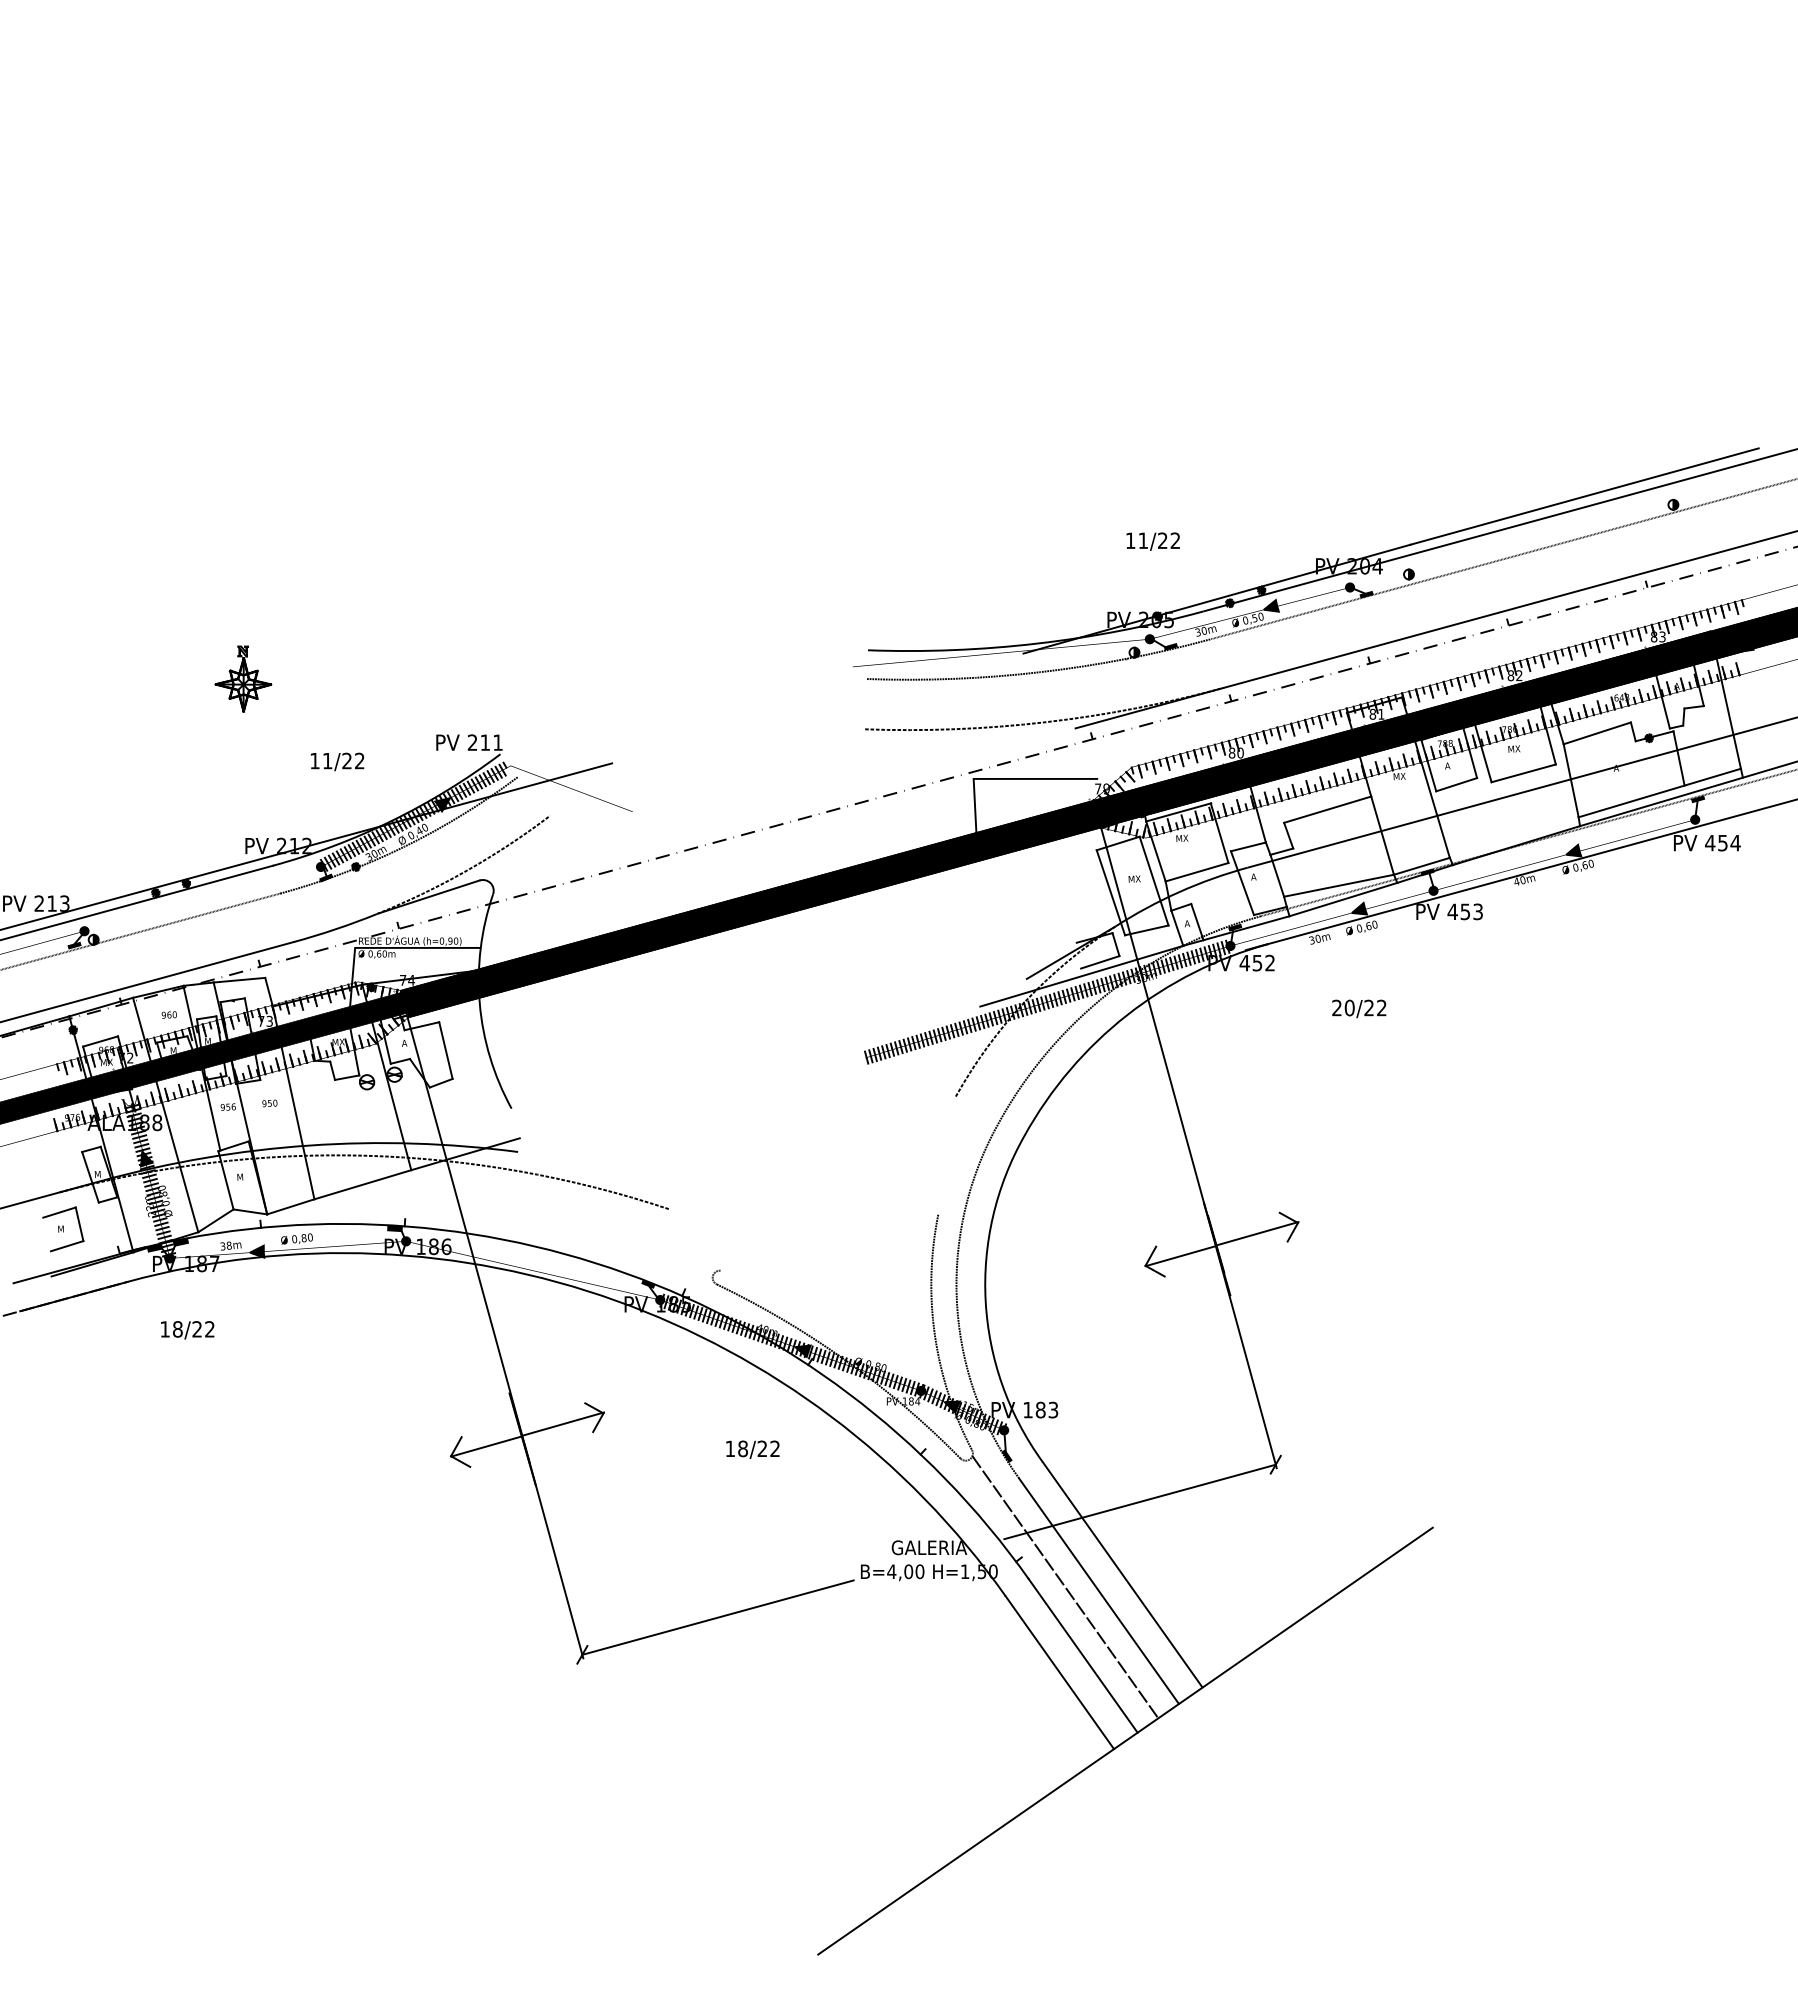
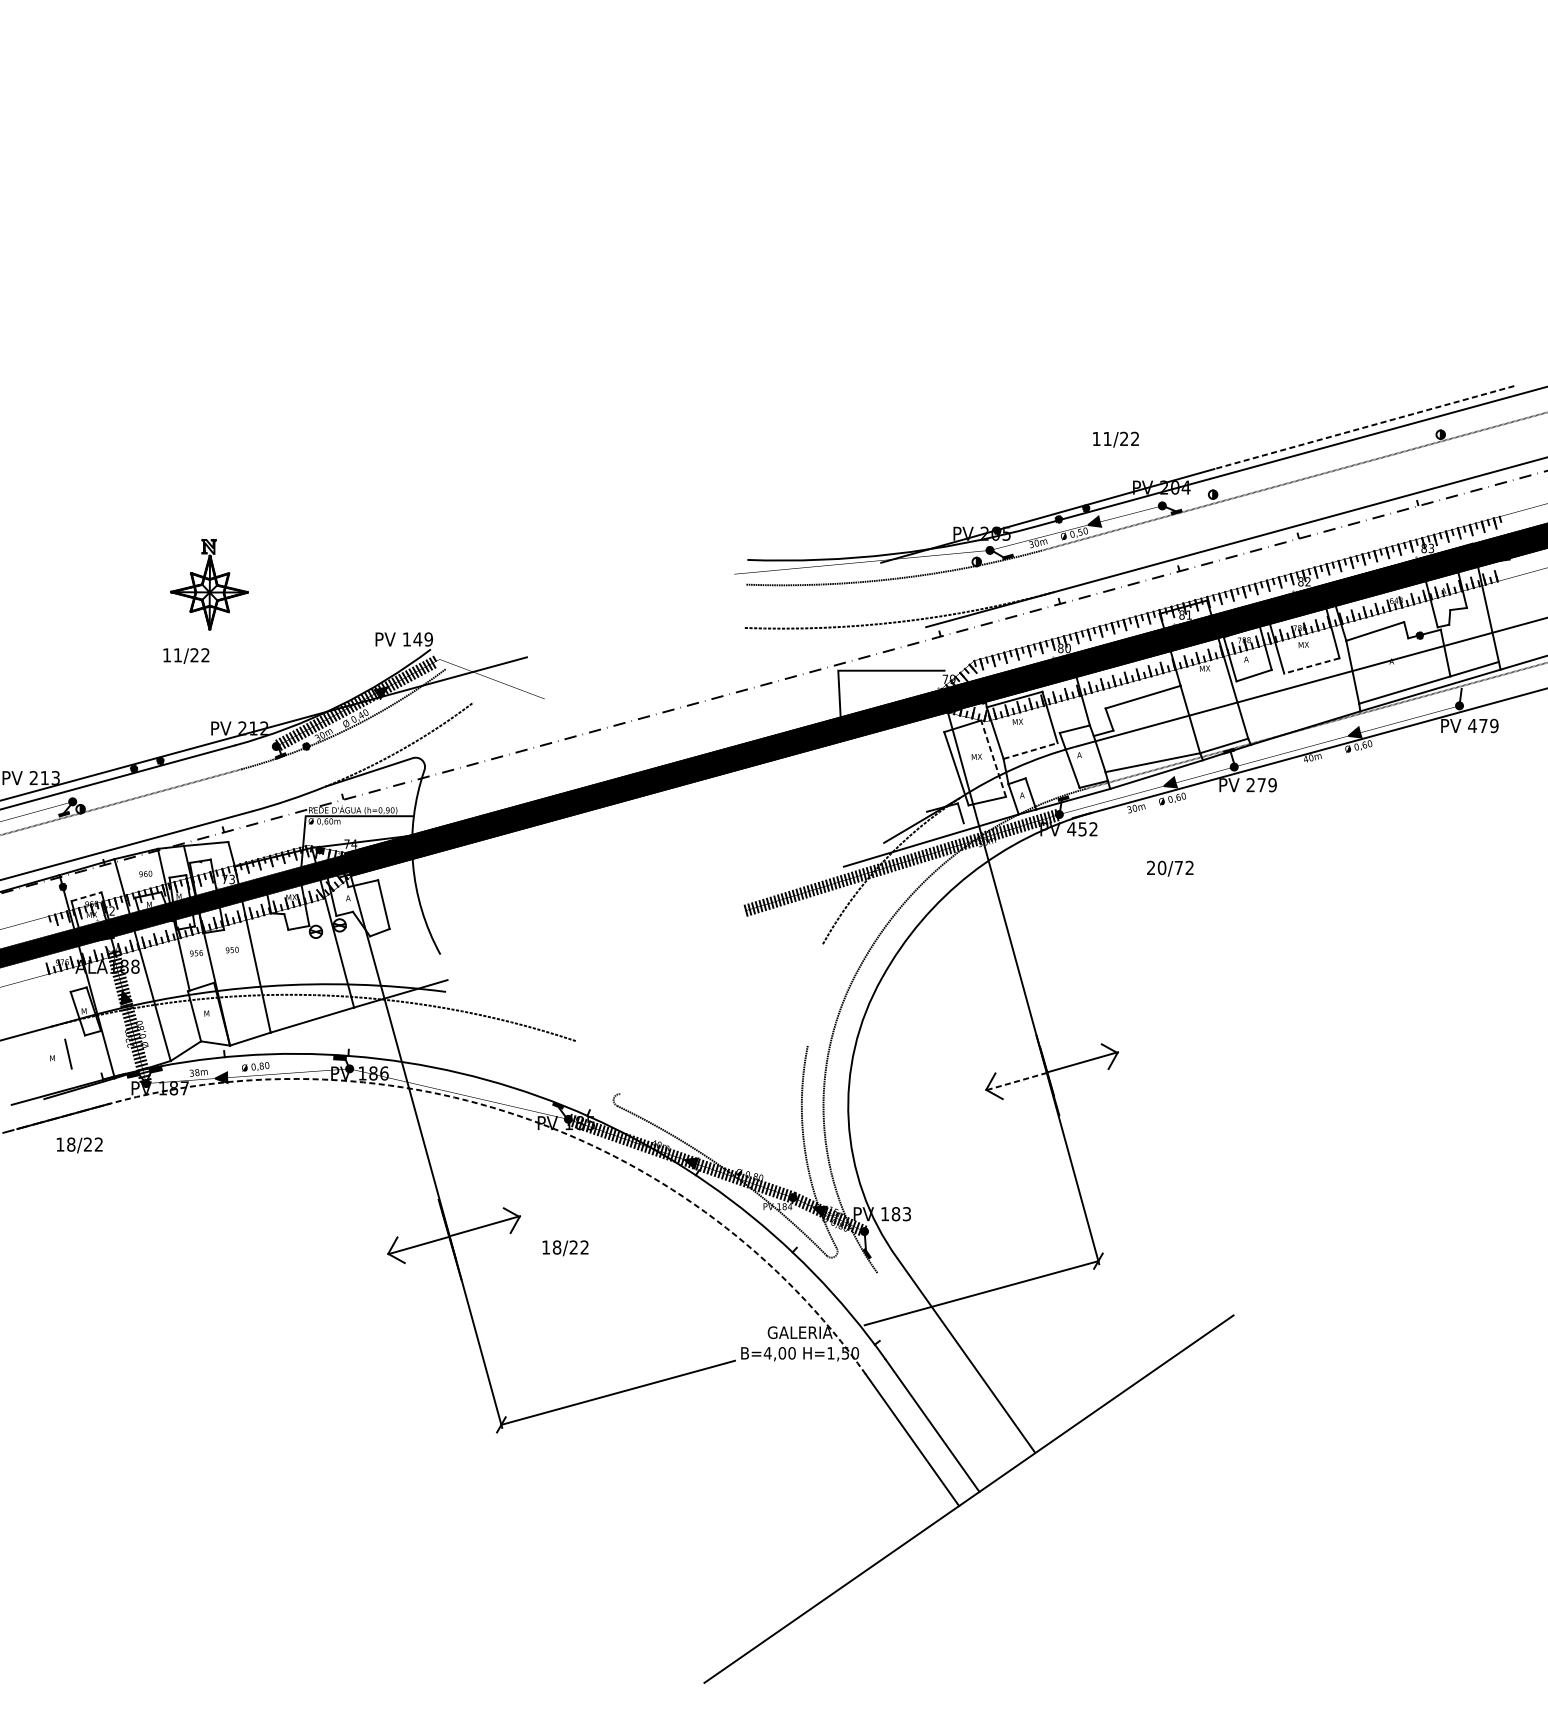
line: (1584, 496) -> (1364, 427), solid -> dashed
text: (1152, 541) -> (1115, 439), moved
part: (243, 678) -> (209, 584), size x1.6
text: (484, 742) -> (417, 639), 211 -> 149
text: (337, 761) -> (186, 655), moved
line: (1523, 773) -> (1311, 666), solid -> dashed
fill: (1698, 799) -> (1462, 688), removed
text: (1729, 842) -> (1489, 725), 454 -> 479
line: (1197, 872) -> (1031, 751), solid -> dashed
line: (1154, 881) -> (993, 759), solid -> dashed
text: (1465, 911) -> (1261, 784), 453 -> 279
line: (1100, 962) -> (947, 828), removed
text: (1368, 1007) -> (1178, 867), 20/22 -> 20/72
line: (101, 1041) -> (87, 896), solid -> dashed
line: (59, 1212) -> (51, 1044), removed
line: (66, 1246) -> (57, 1073), removed
line: (1181, 1256) -> (1017, 1081), solid -> dashed
arc: (616, 1300) -> (530, 1119), solid -> dashed
text: (187, 1330) -> (79, 1145), moved
text: (752, 1449) -> (565, 1248), moved
line: (1065, 1587) -> (917, 1366), removed
line: (1098, 1590) -> (945, 1369), removed

